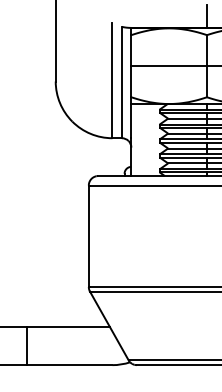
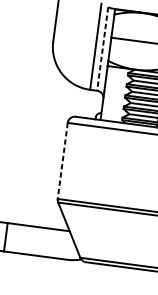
line: (121, 82) -> (102, 48), solid -> dashed
line: (88, 236) -> (62, 161), solid -> dashed

